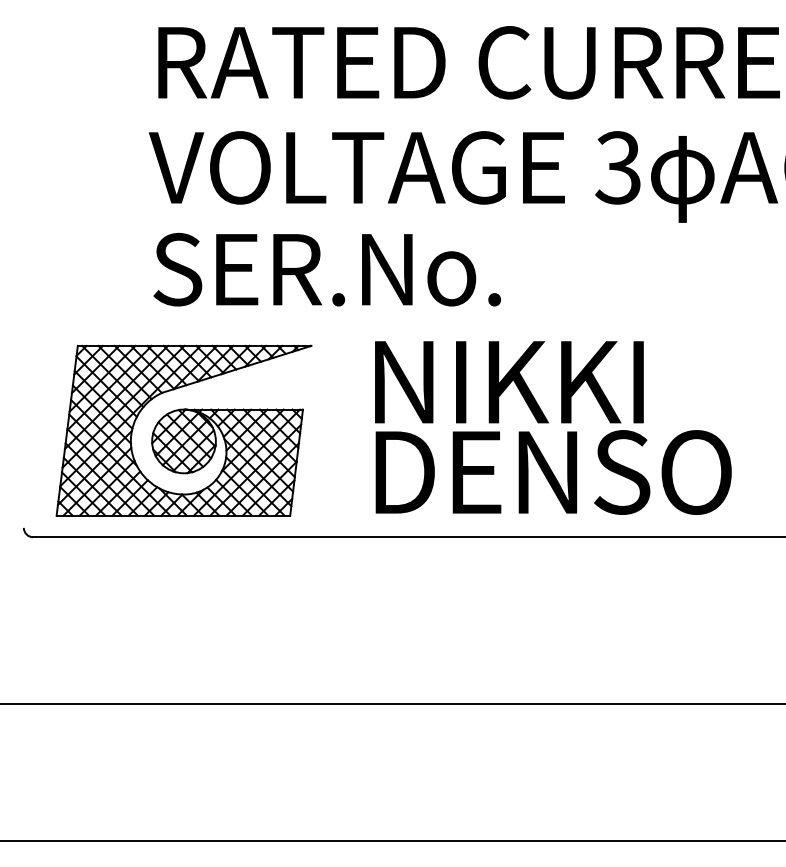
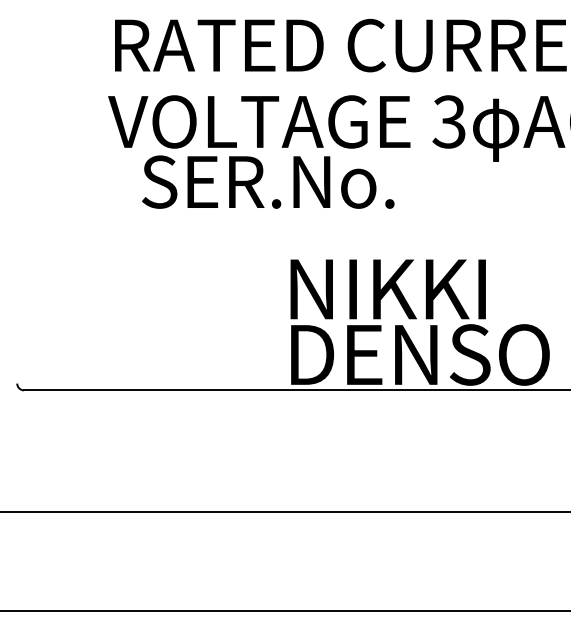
text: (326, 269) -> (267, 182), moved
text: (553, 427) -> (420, 322), moved
part: (183, 430) -> (133, 312), removed

